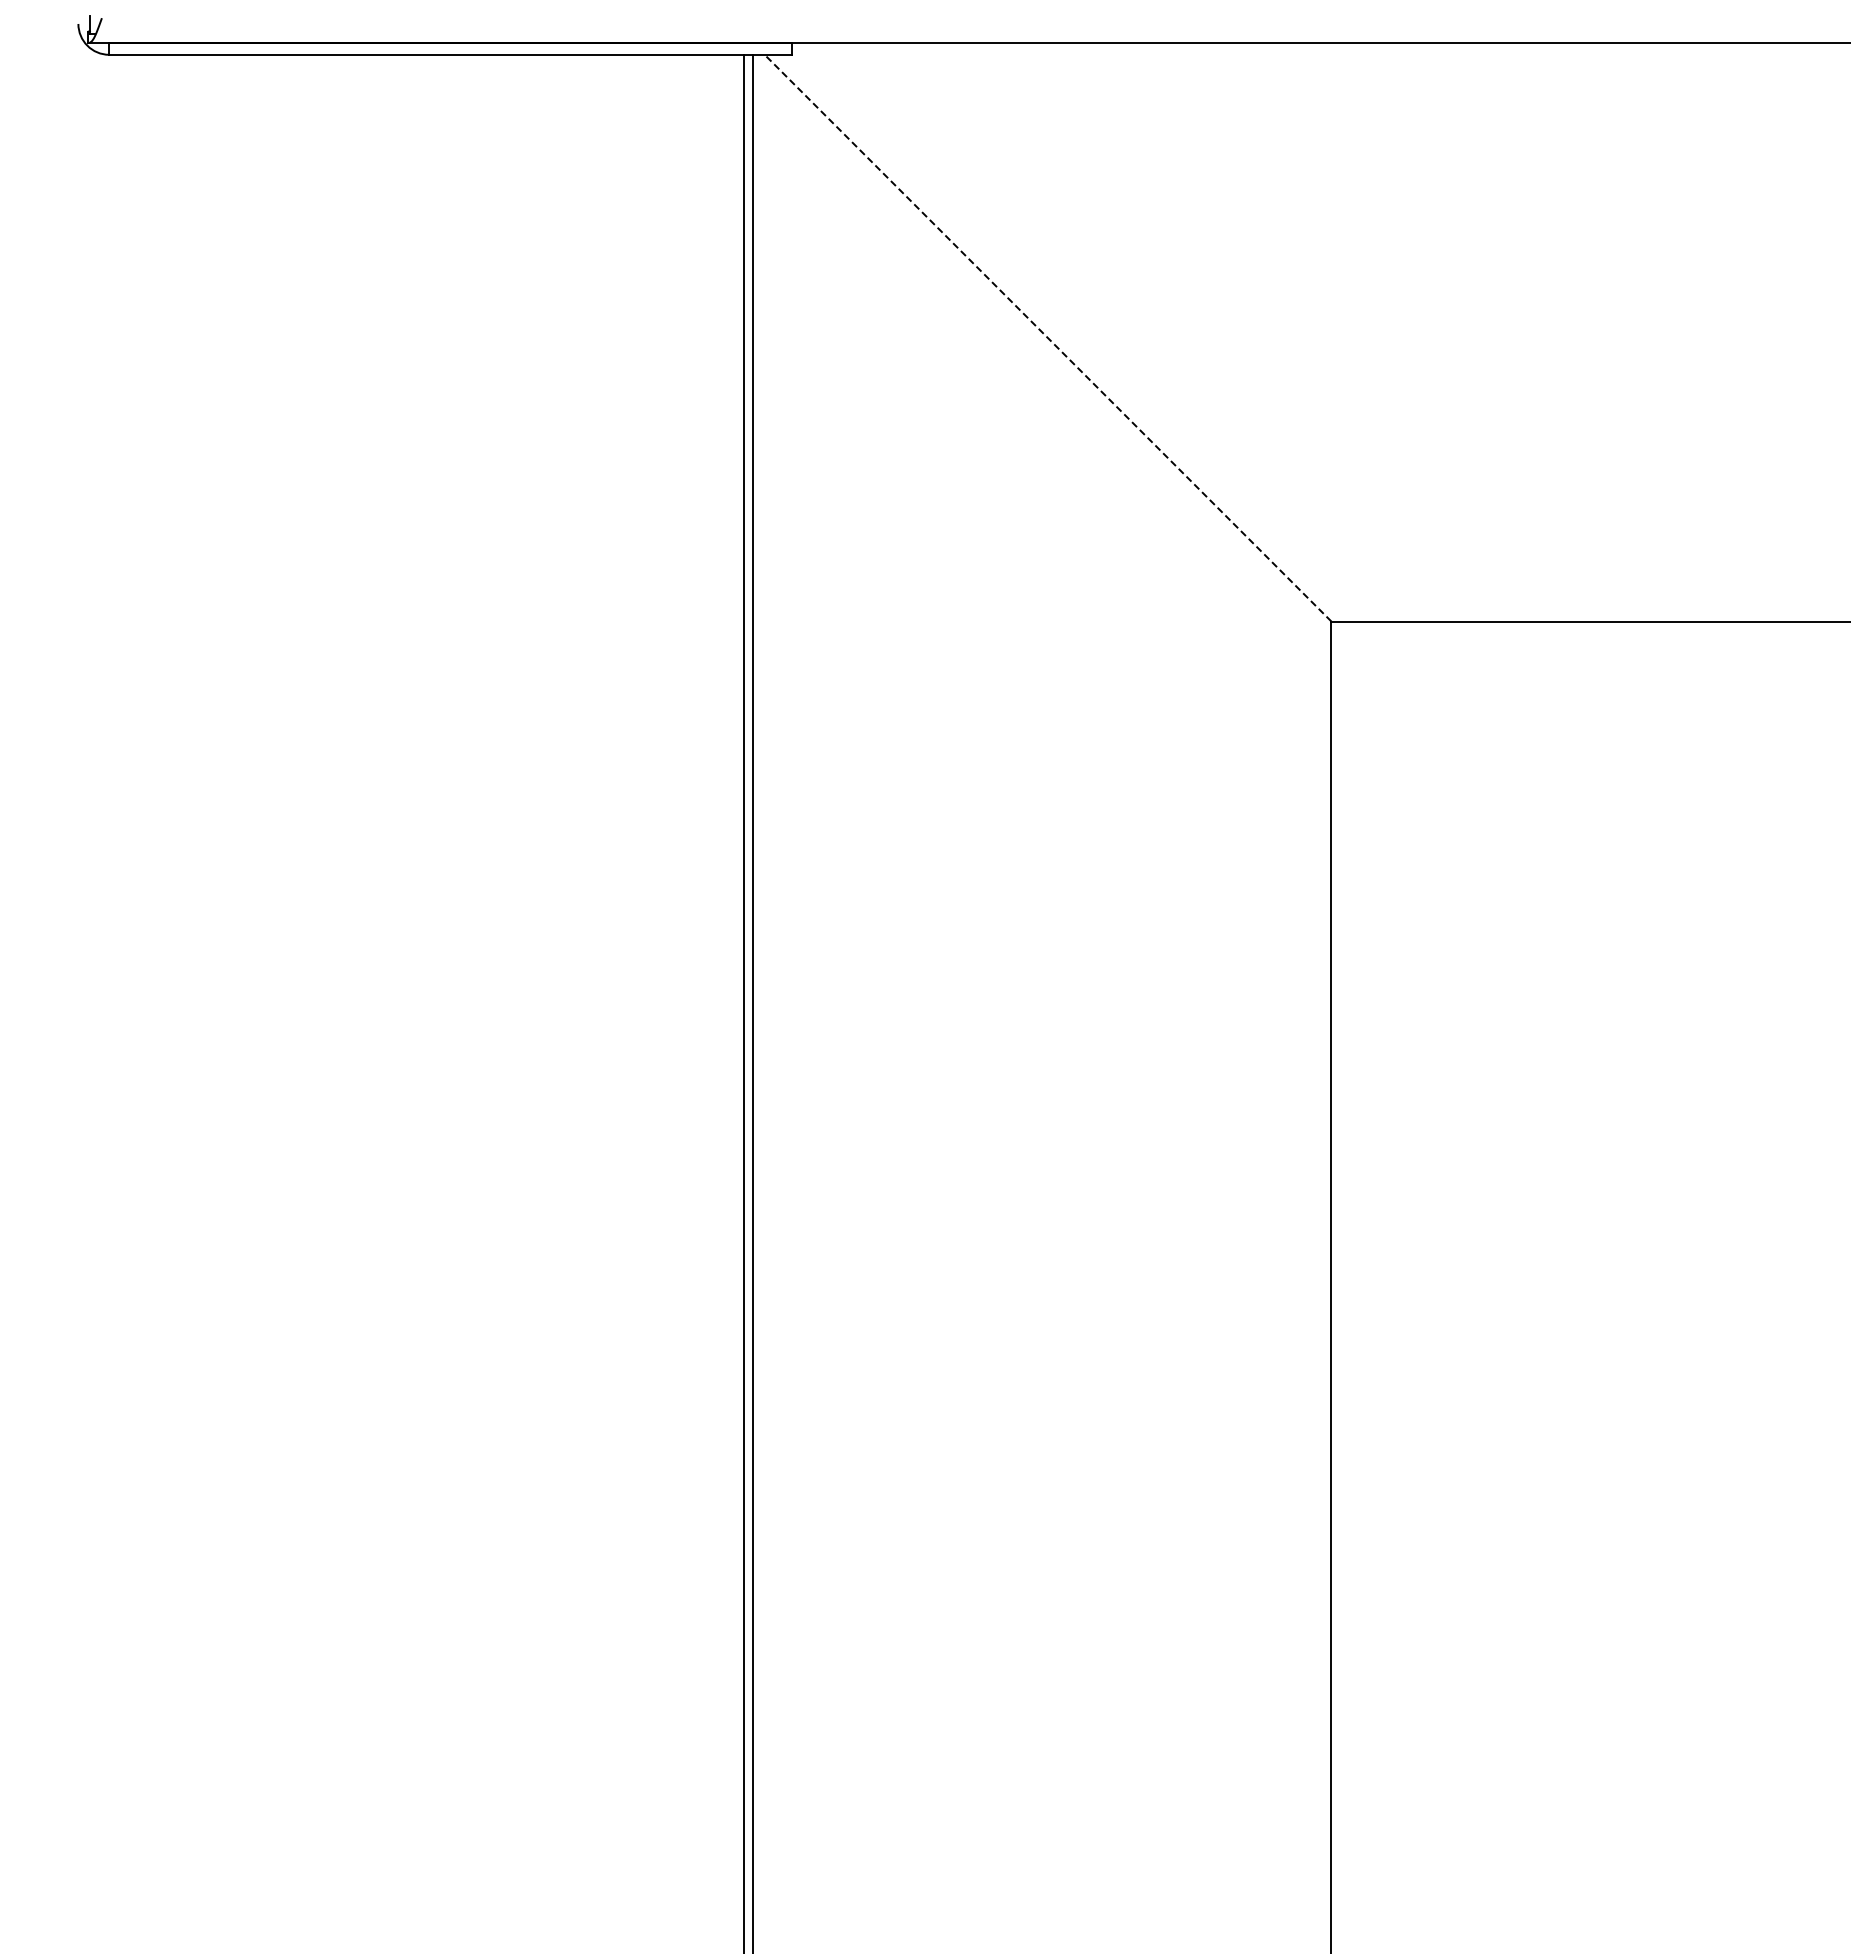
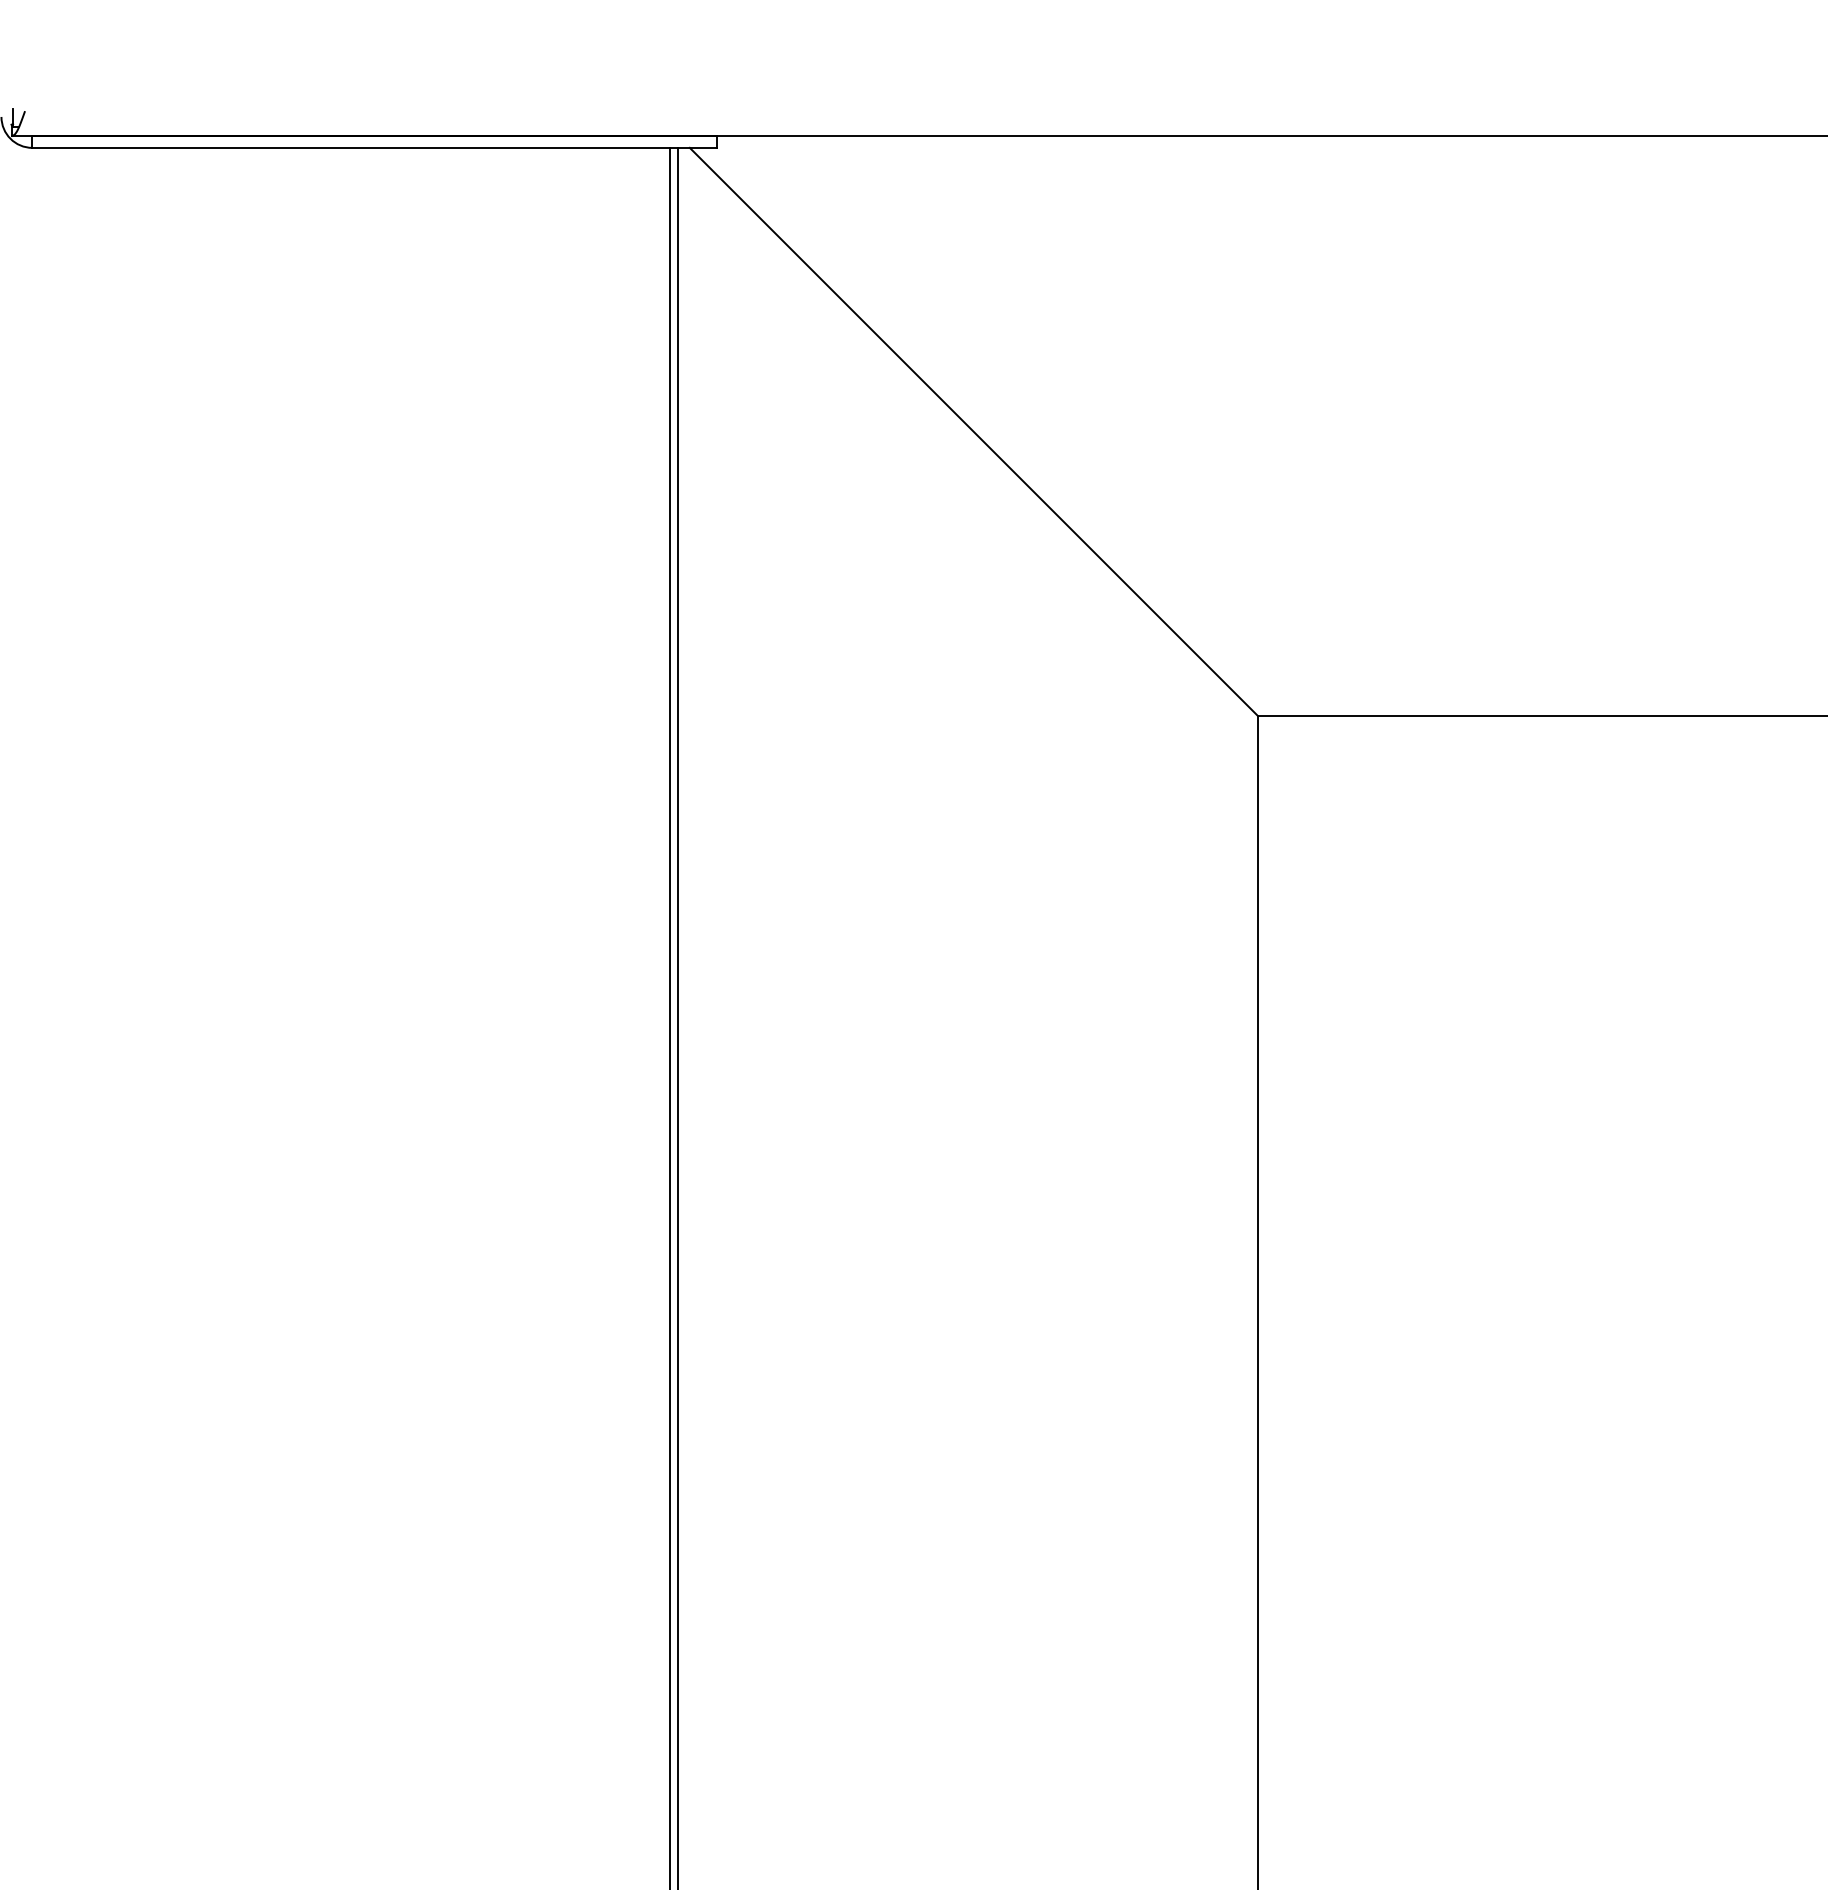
line: (1048, 338) -> (974, 432), dashed -> solid

